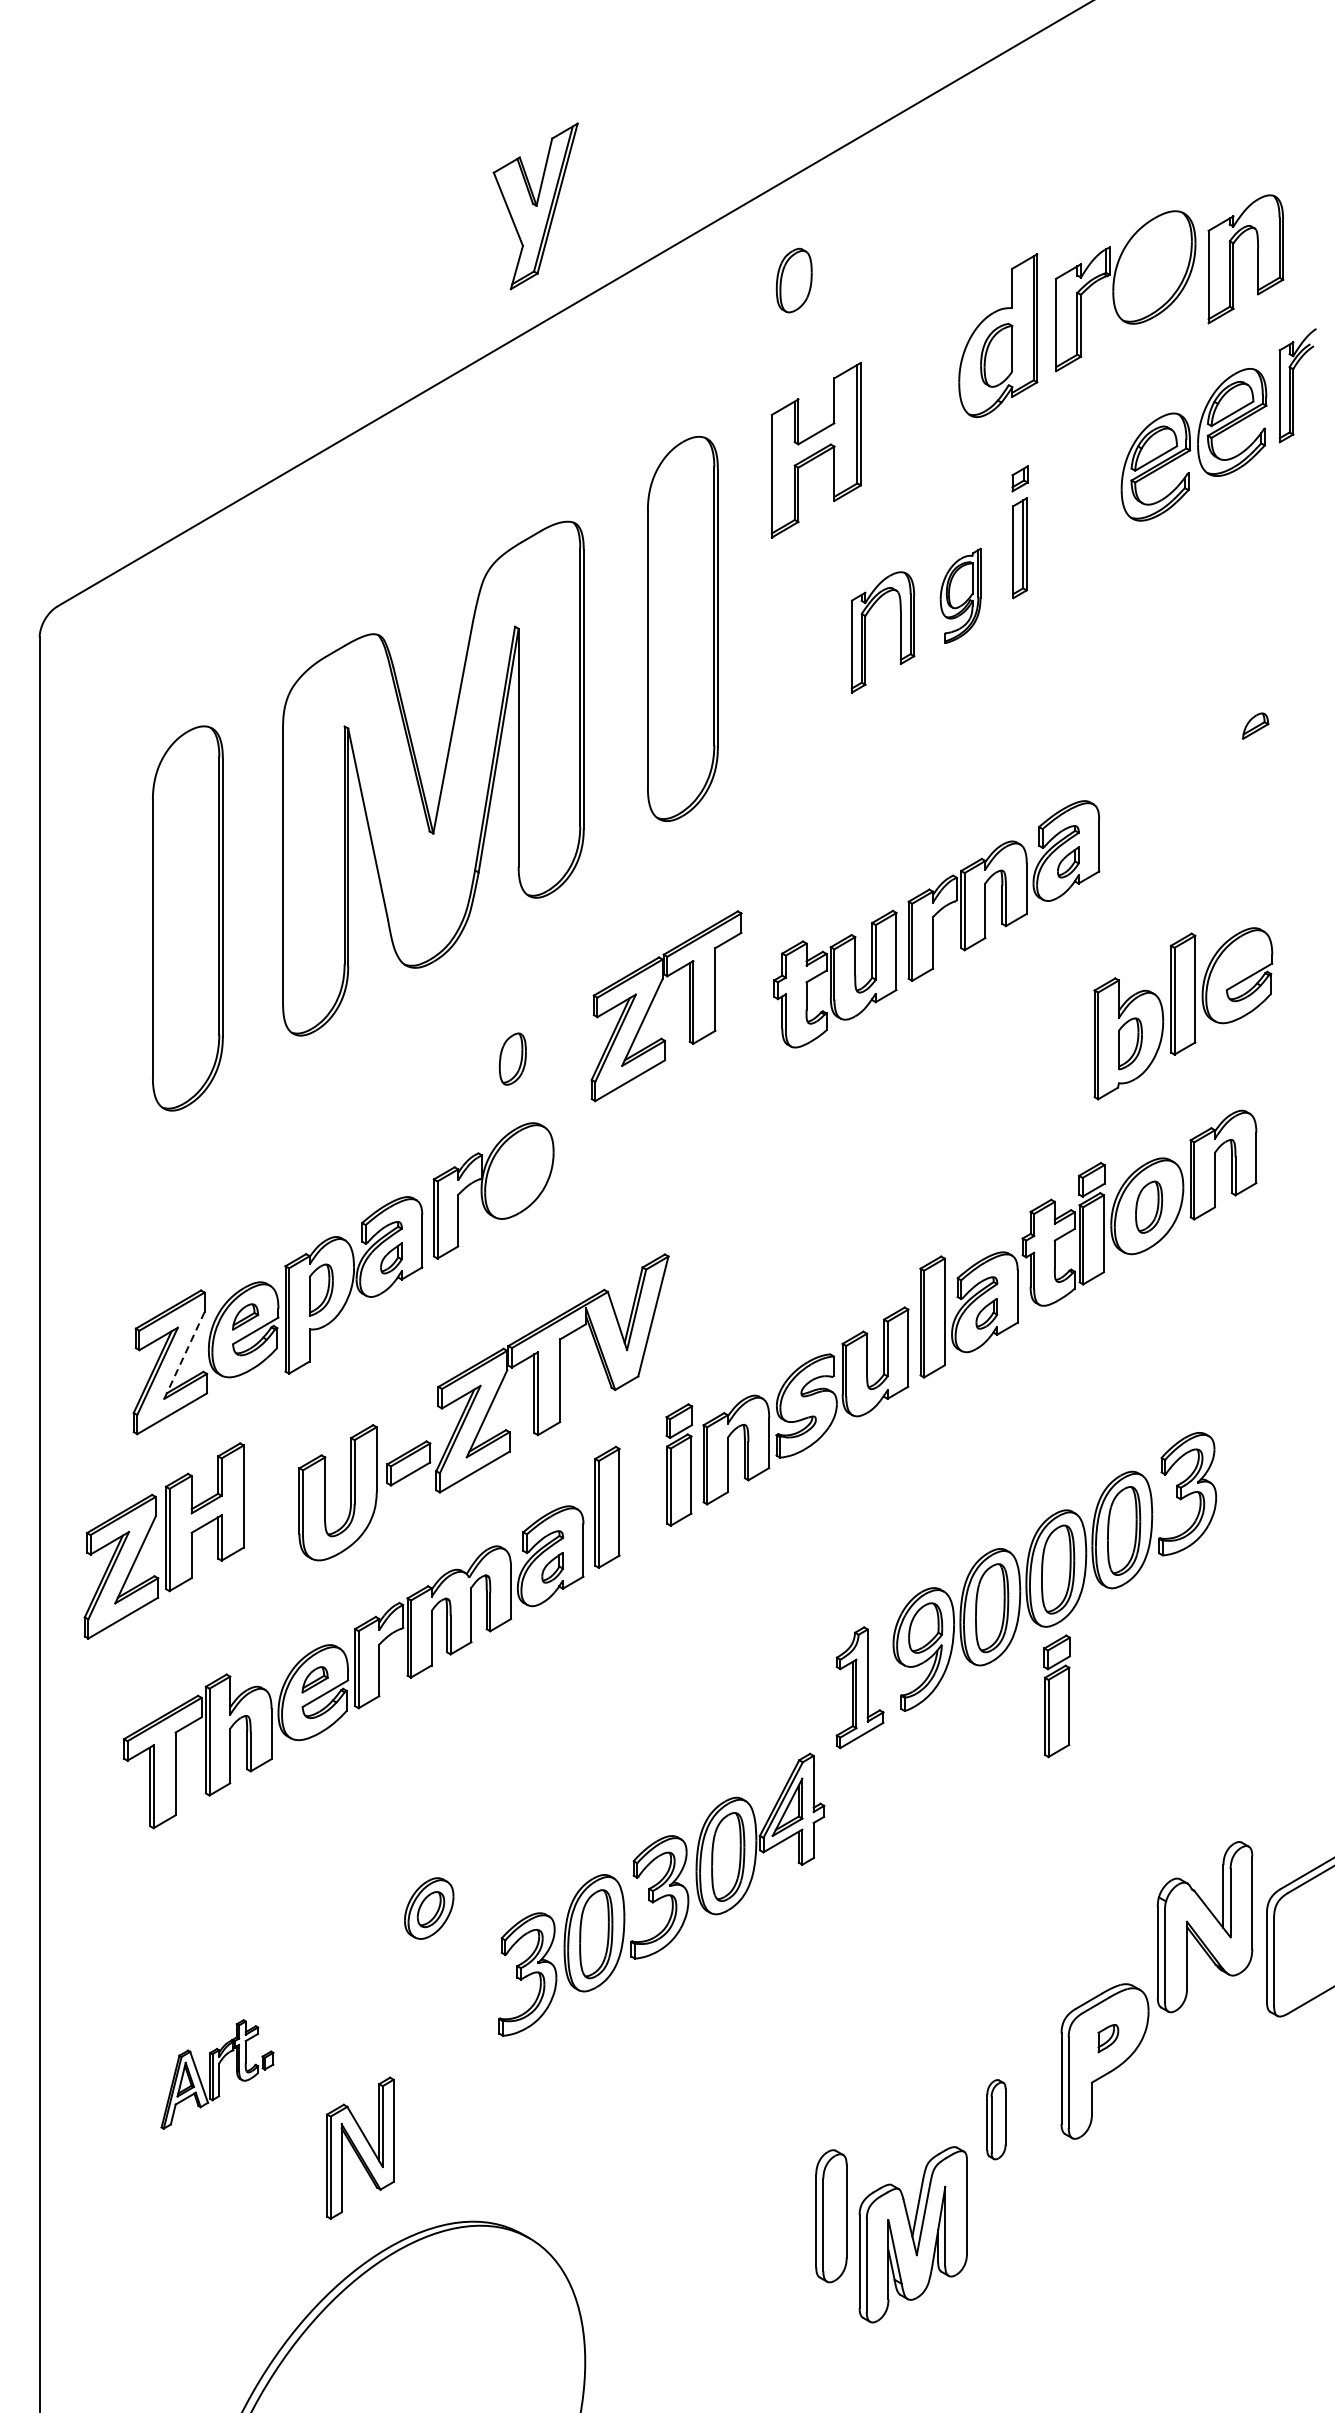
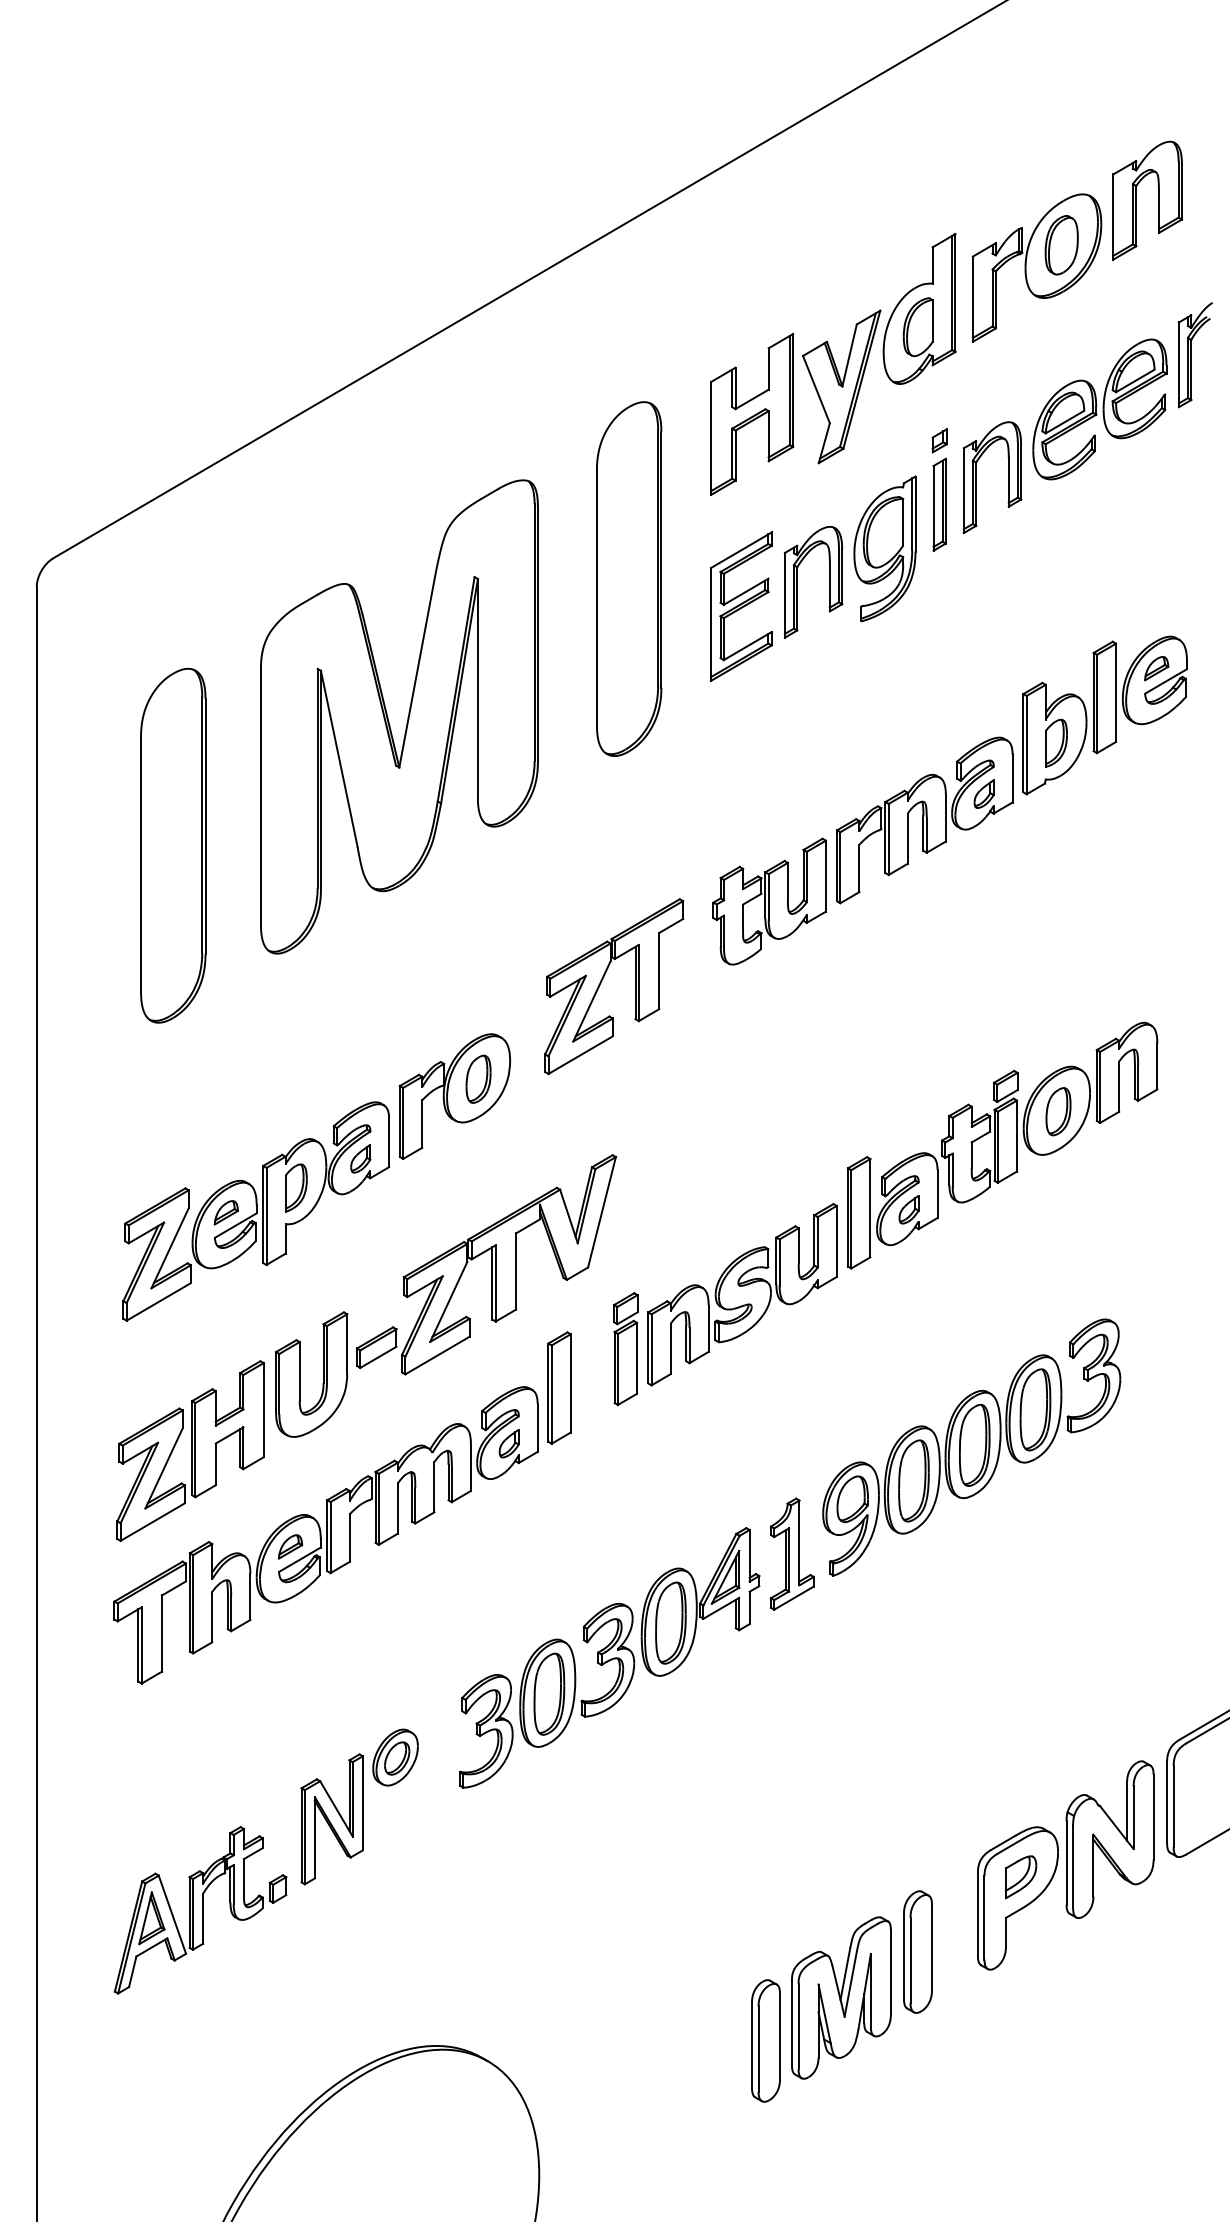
part: (535, 205) -> (841, 386), moved
part: (1233, 259) -> (1136, 200), moved
part: (793, 280) -> (1061, 245), moved
part: (1060, 518) -> (976, 477), added
part: (960, 595) -> (884, 548), size x1.67
part: (803, 658) -> (740, 606), added
part: (653, 1000) -> (602, 981), moved
part: (1182, 1013) -> (1104, 715), moved
part: (512, 1058) -> (478, 1078), moved
line: (184, 1354) -> (170, 1247), dashed -> solid
part: (164, 1540) -> (190, 1450), moved
part: (1056, 1696) -> (973, 1562), removed
part: (661, 1894) -> (609, 1657), moved
part: (1204, 1926) -> (1109, 1839), moved
part: (1107, 2038) -> (1020, 1877), size x1.67
part: (217, 2074) -> (200, 1910), size x1.67
part: (995, 2119) -> (917, 1951), size x1.67
part: (359, 2148) -> (331, 1819), moved
part: (913, 2234) -> (841, 1997), moved

